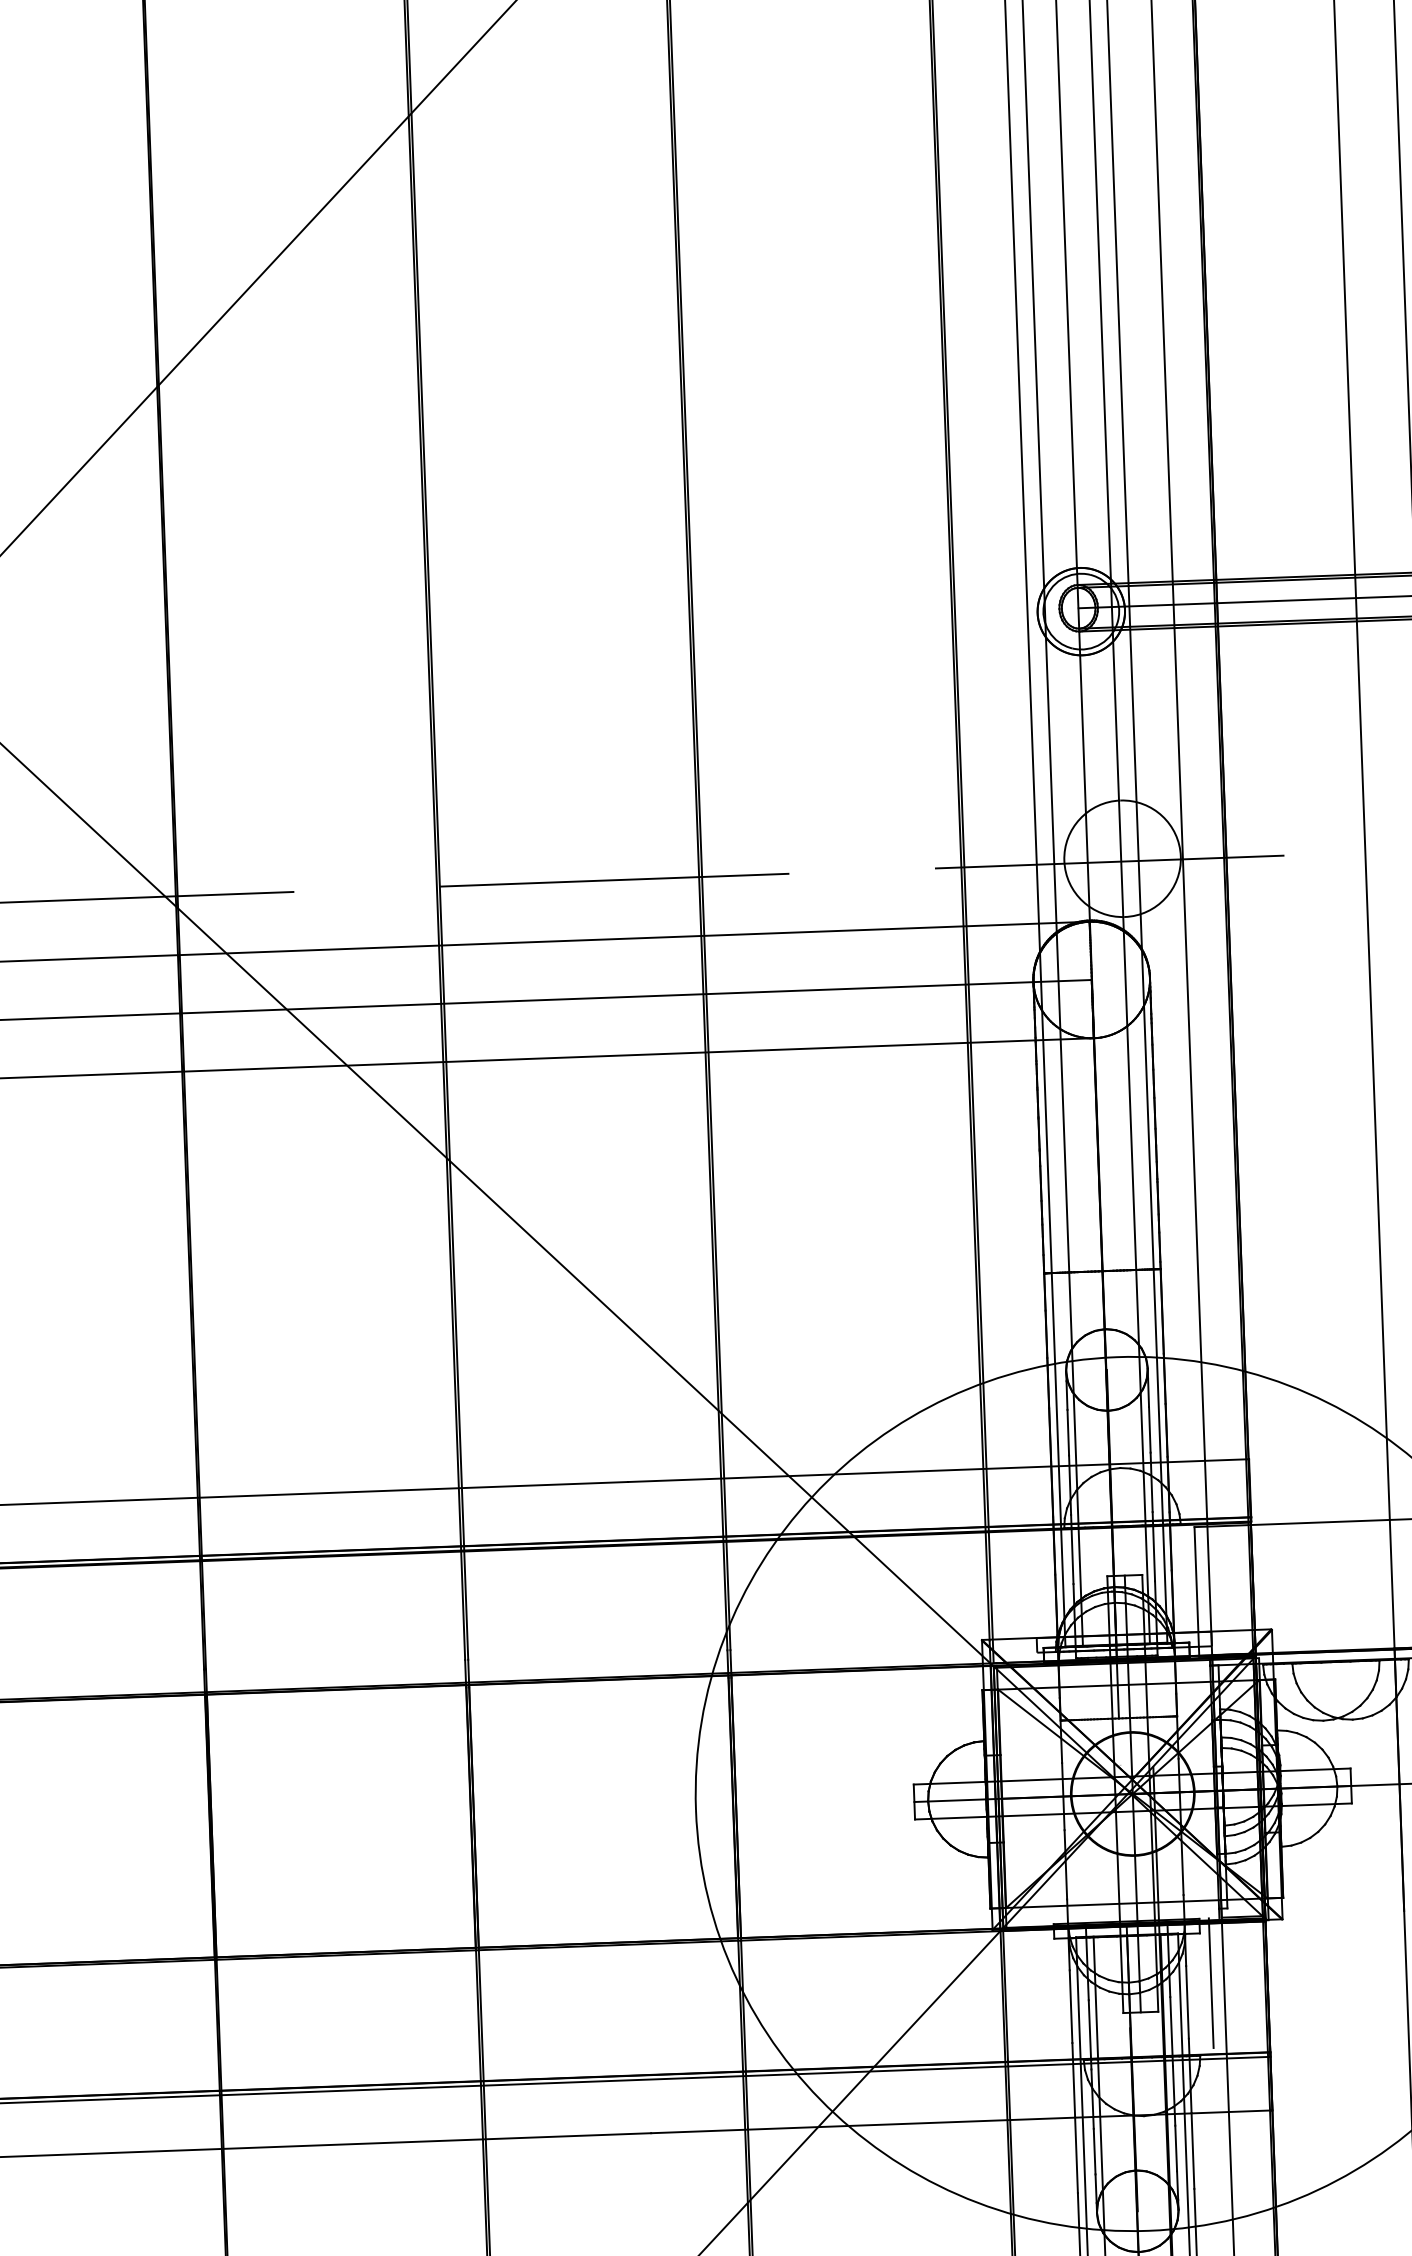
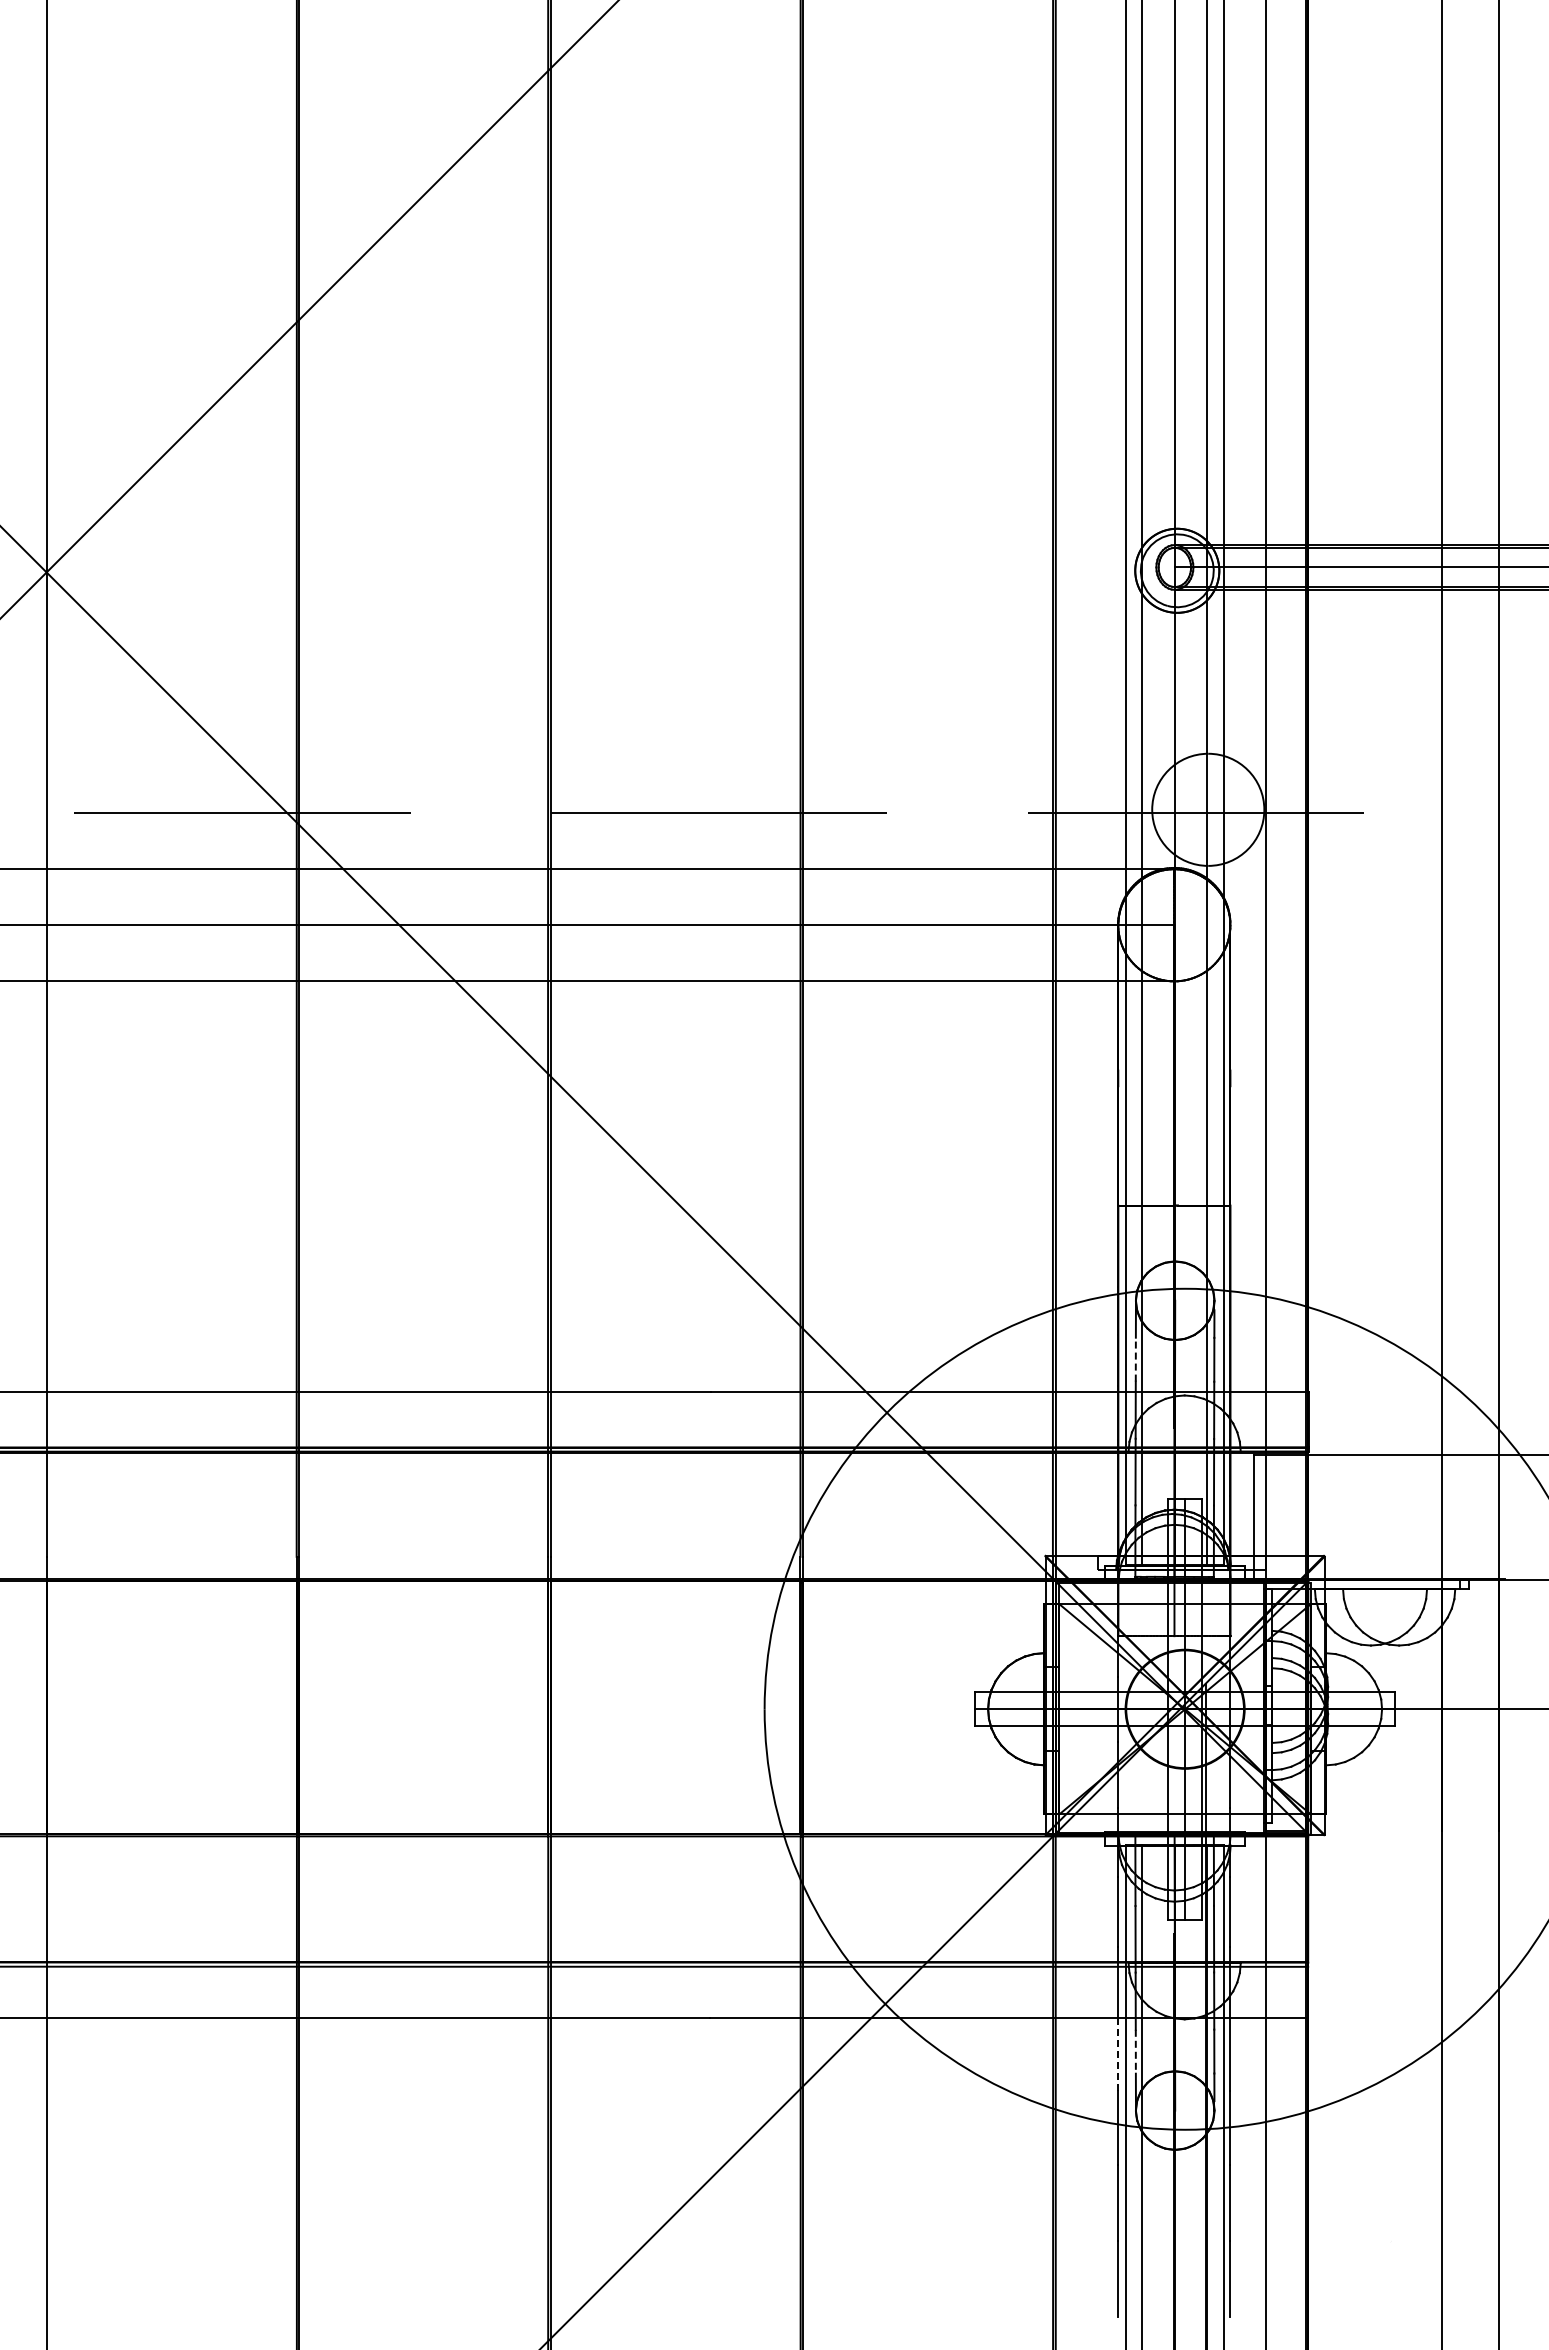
line: (1067, 1432) -> (1135, 1359), solid -> dashed
line: (1210, 1982) -> (1253, 1893), removed
line: (1094, 2151) -> (1135, 2051), solid -> dashed
line: (1076, 2156) -> (1118, 2055), solid -> dashed

